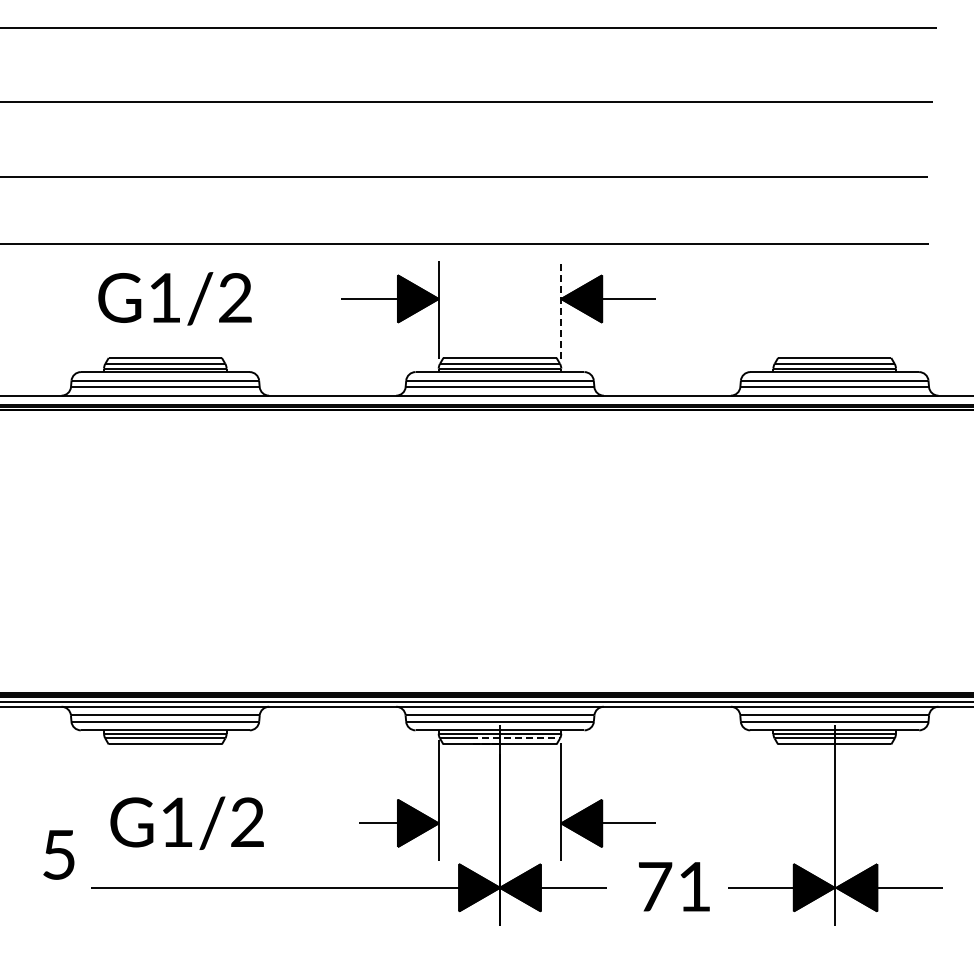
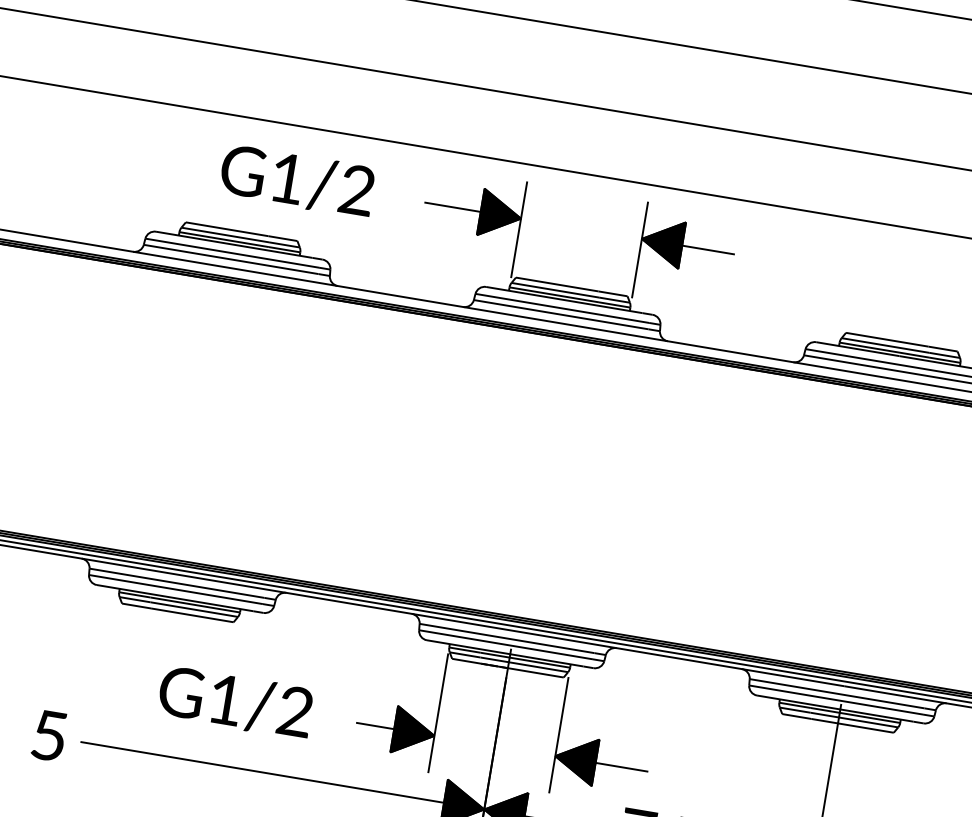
text: (174, 298) -> (296, 180), moved
line: (561, 310) -> (640, 250), dashed -> solid
line: (516, 738) -> (525, 664), dashed -> solid
text: (186, 822) -> (235, 701), moved
text: (58, 854) -> (49, 735), moved

